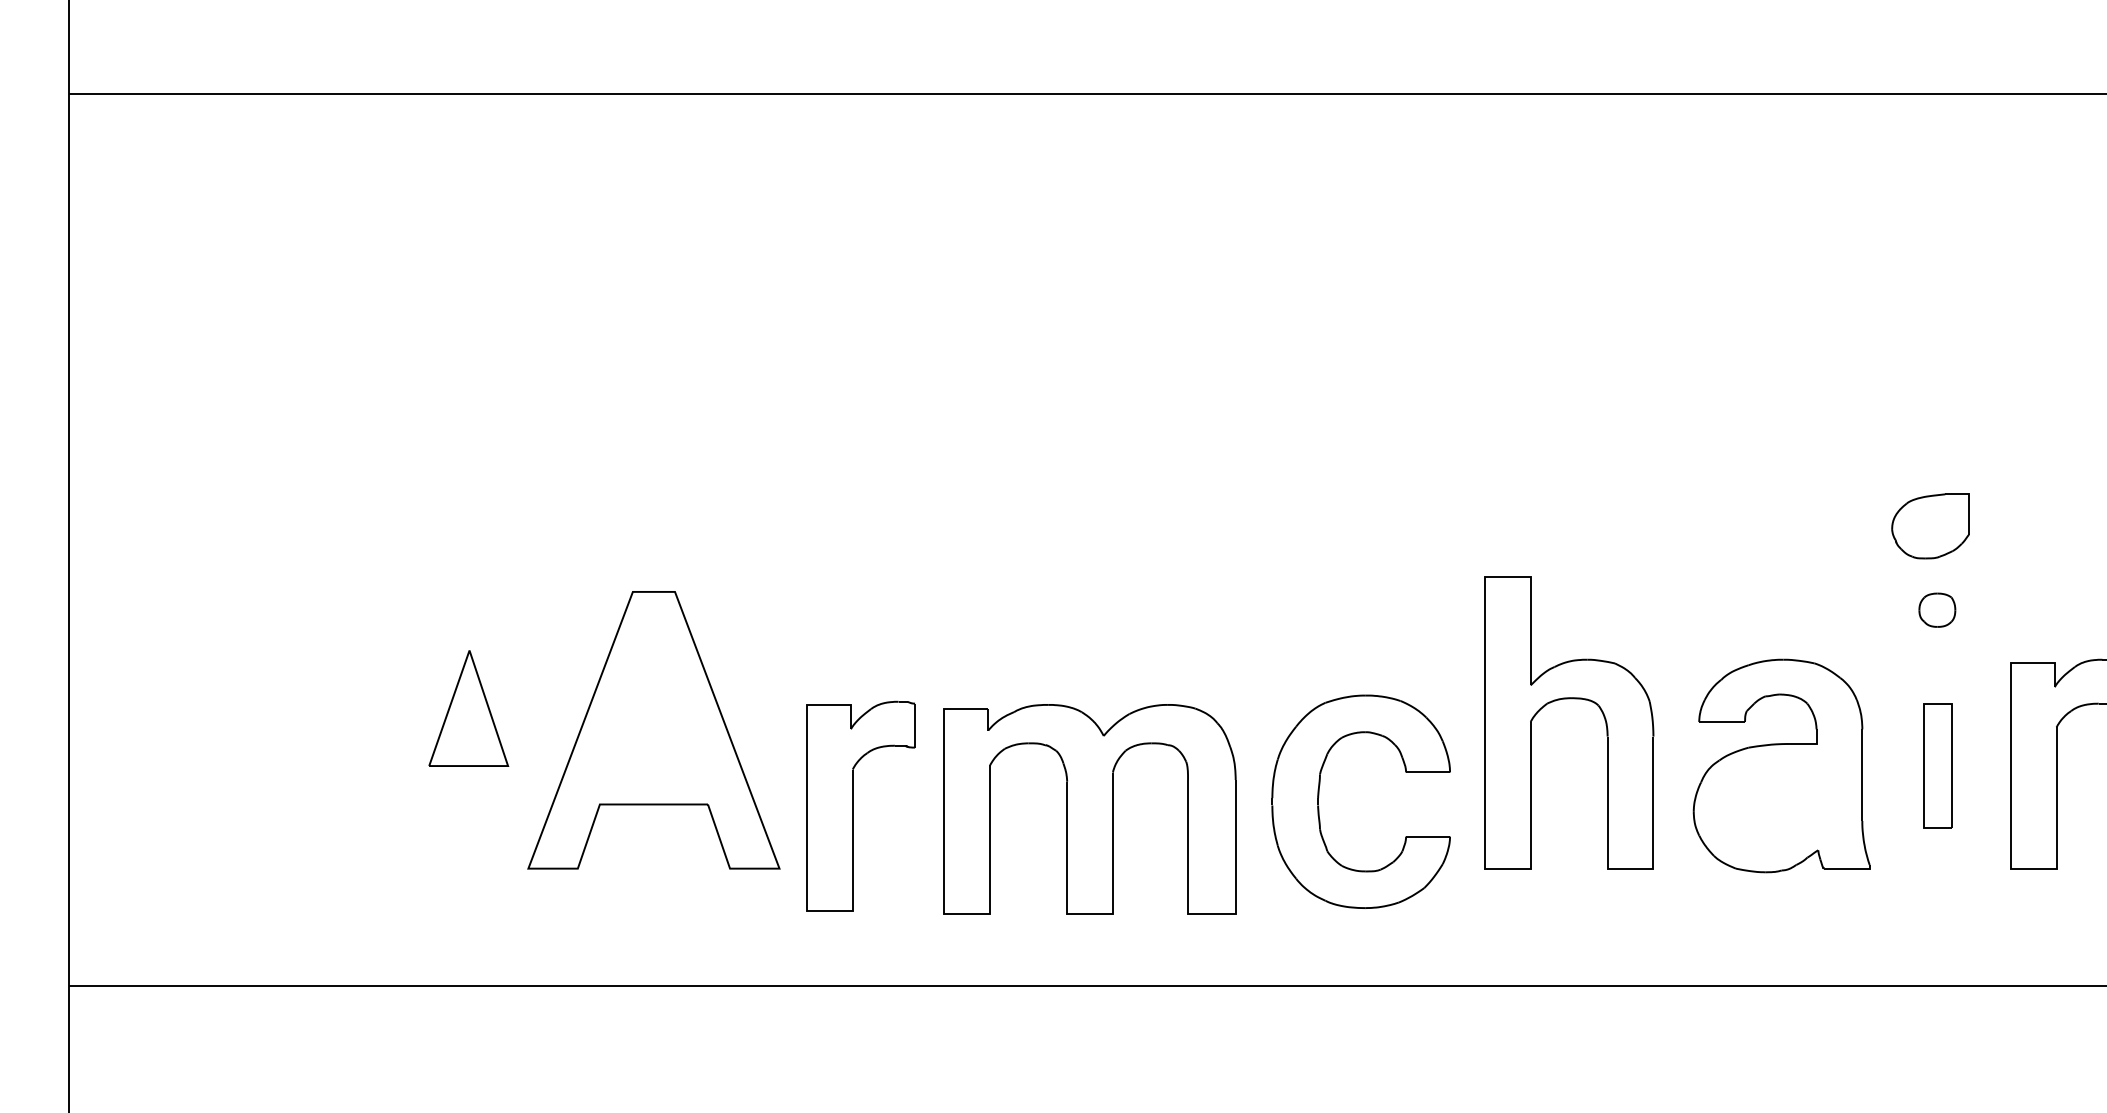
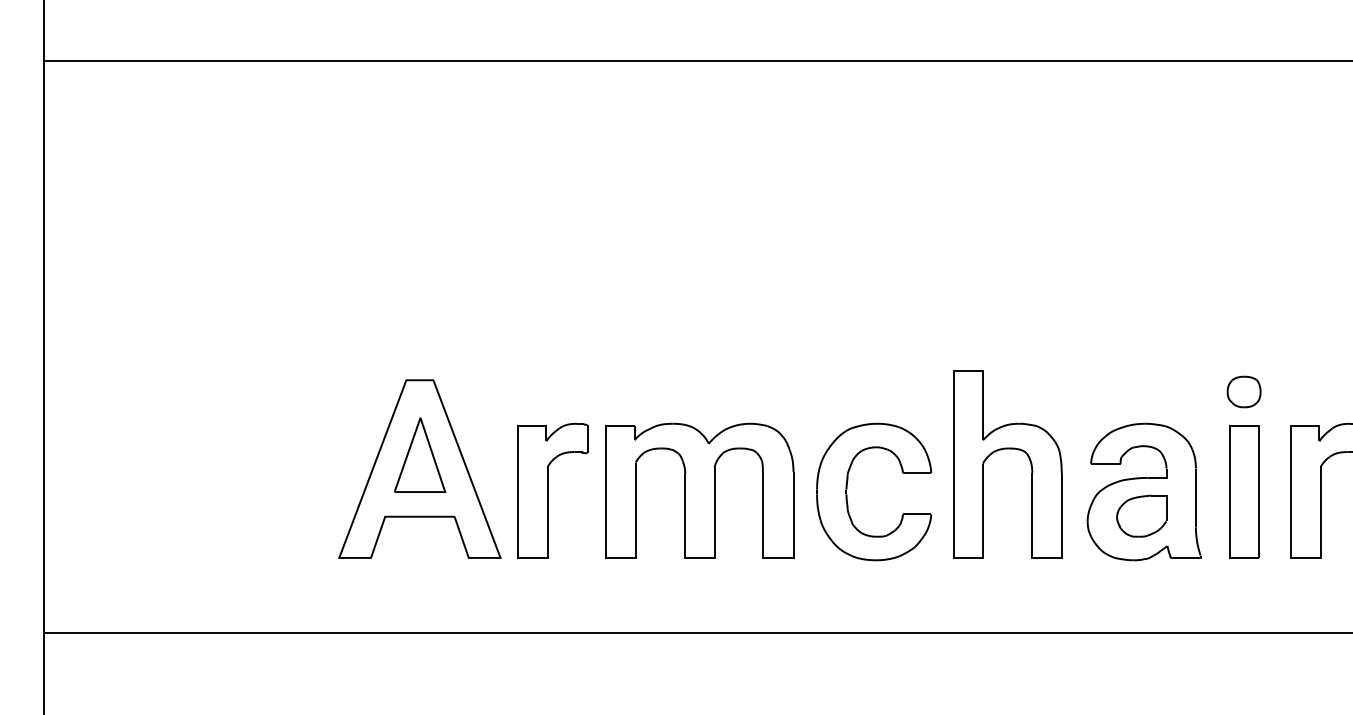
part: (1930, 525) -> (1141, 515), moved
part: (1936, 609) -> (1243, 391), size x1.43
part: (467, 707) -> (419, 454), moved
part: (1937, 765) -> (1244, 491), size x1.67
part: (1319, 797) -> (847, 489), moved
part: (860, 805) -> (552, 490), moved
part: (1089, 808) -> (699, 490), moved

